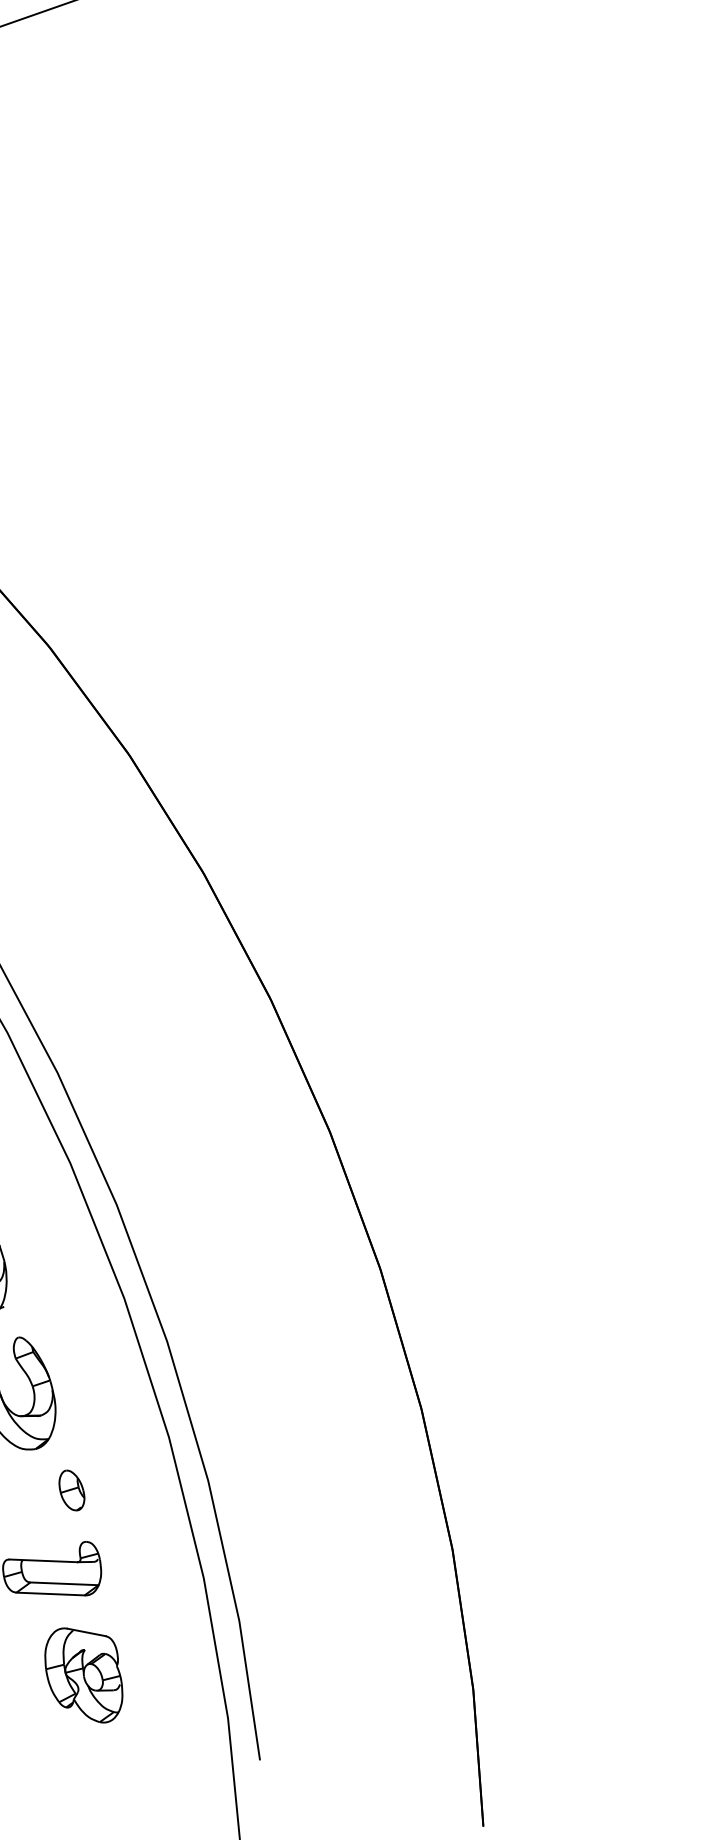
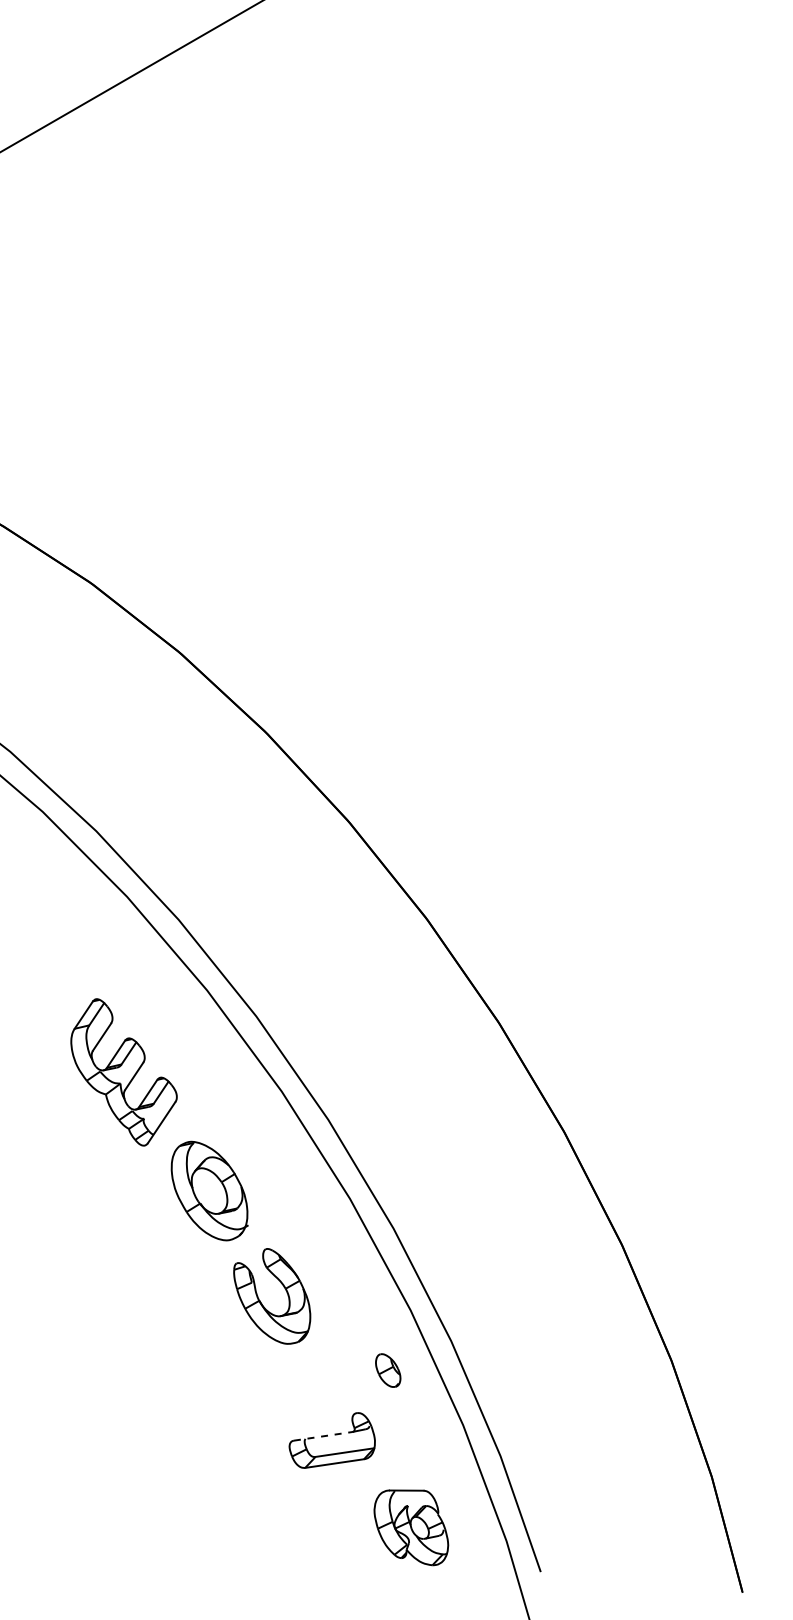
part: (72, 1490) -> (388, 1370), moved
line: (43, 1561) -> (323, 1436), solid -> dashed
part: (84, 1675) -> (411, 1527), moved

